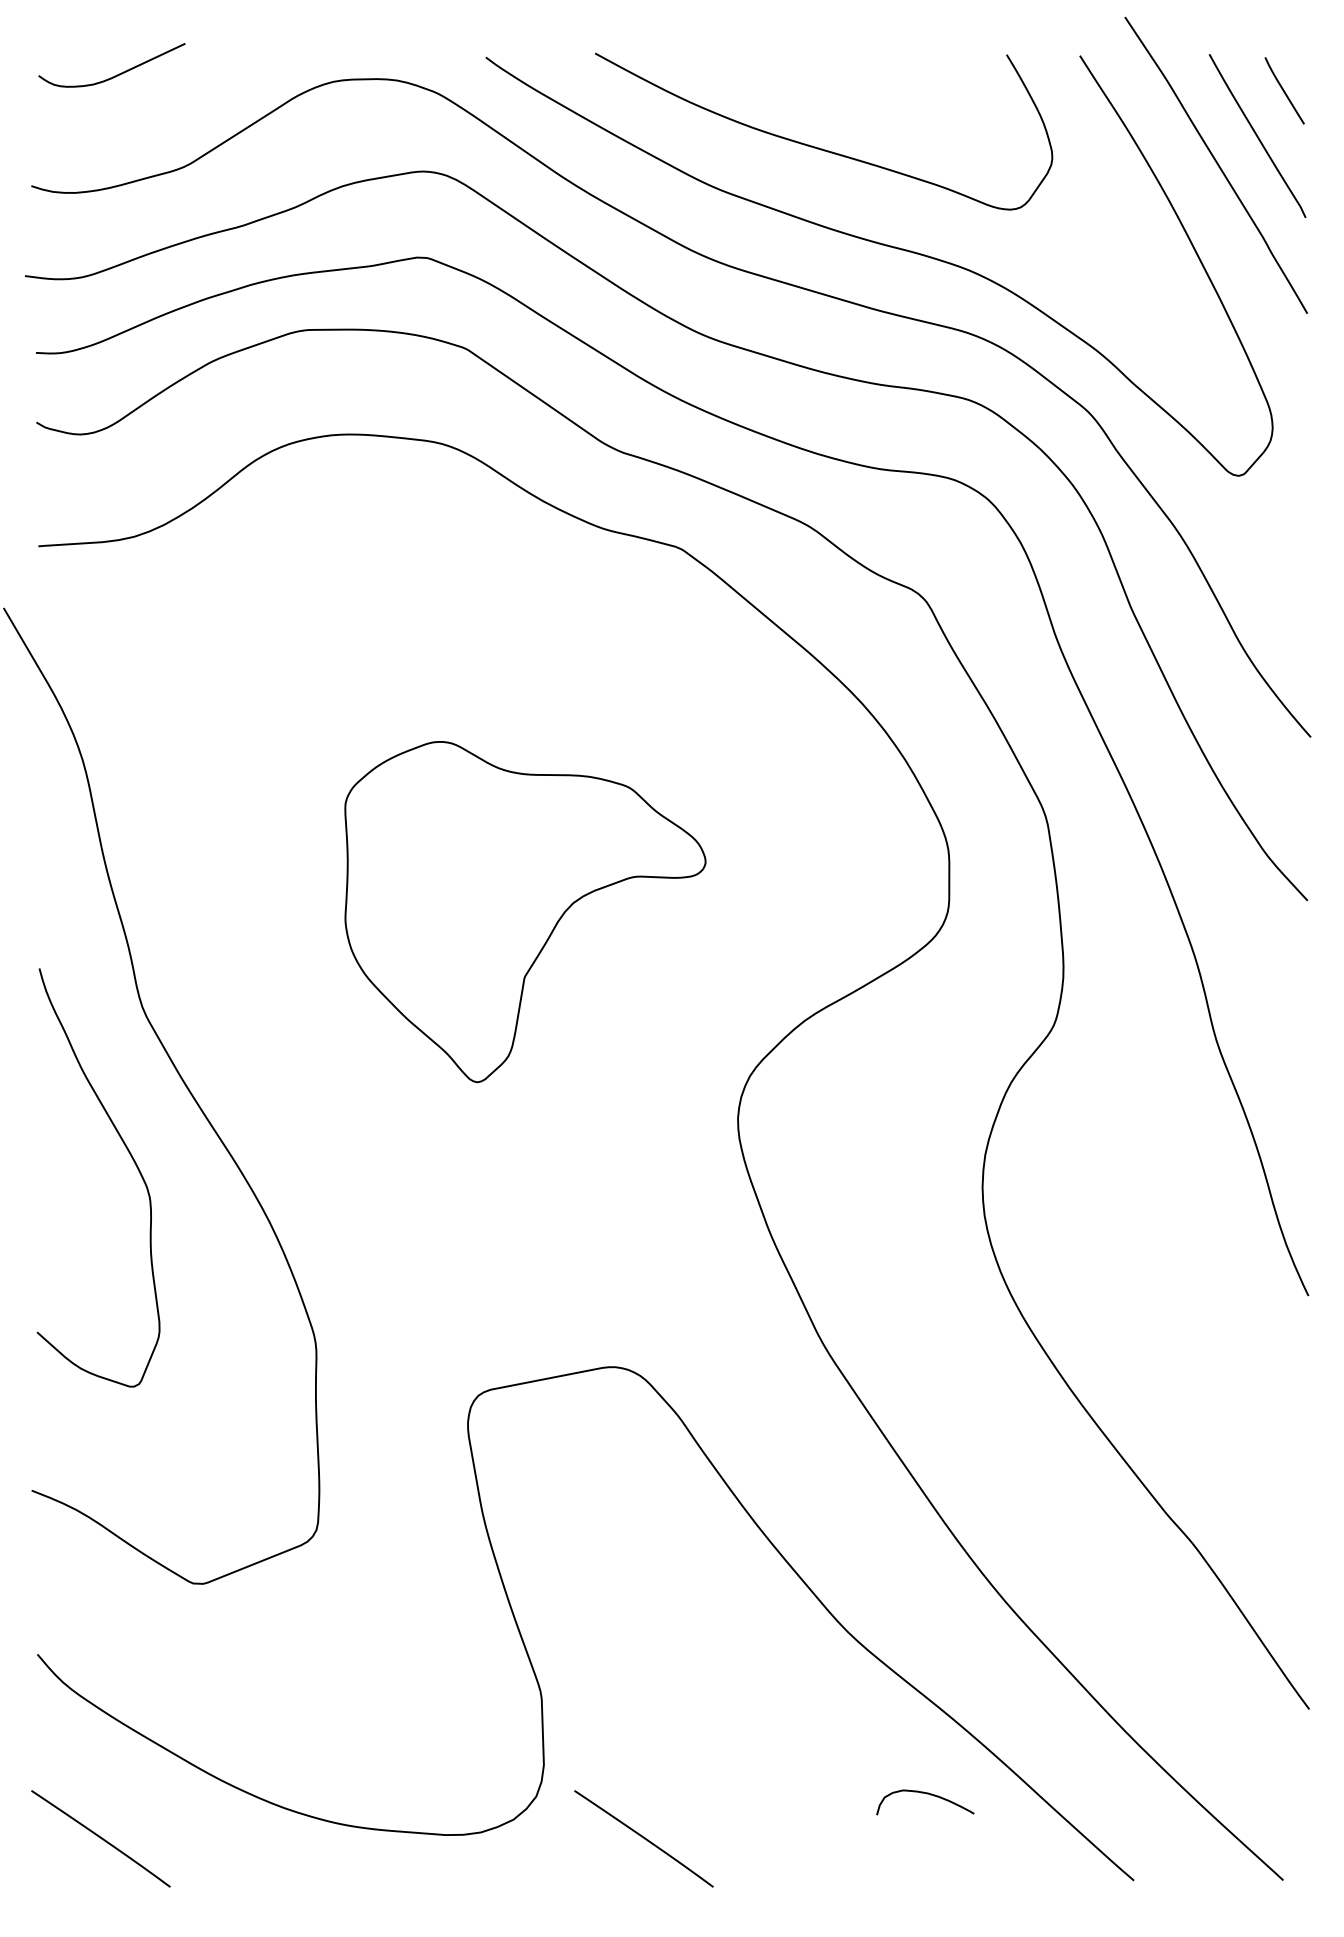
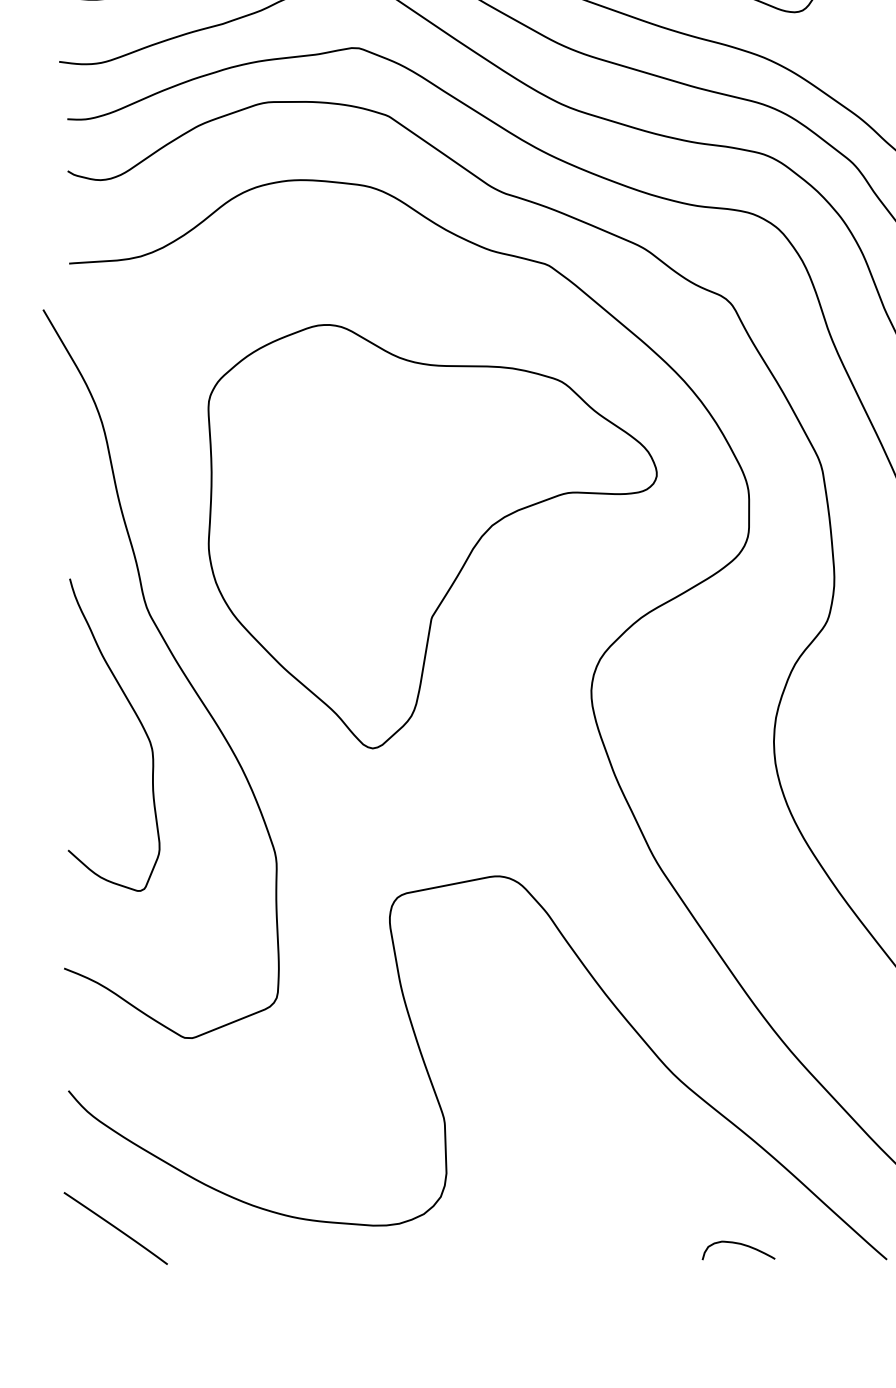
part: (525, 911) -> (432, 536), size x1.67
curve: (926, 1794) -> (739, 1244), moved
curve: (643, 1838) -> (520, 1228), removed

